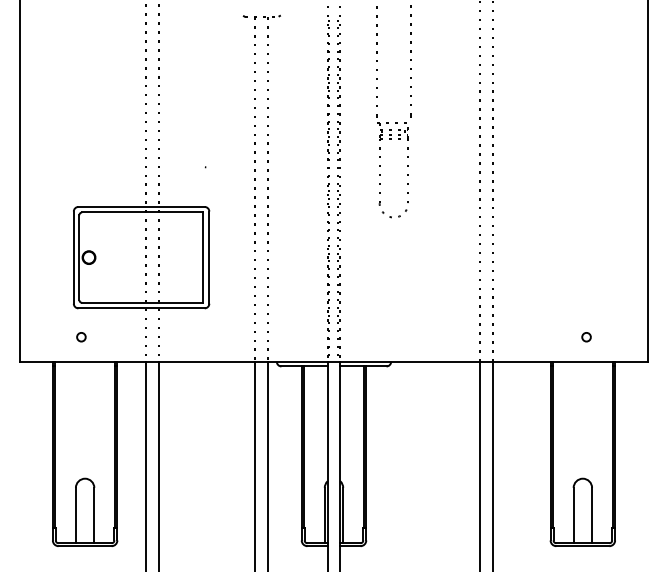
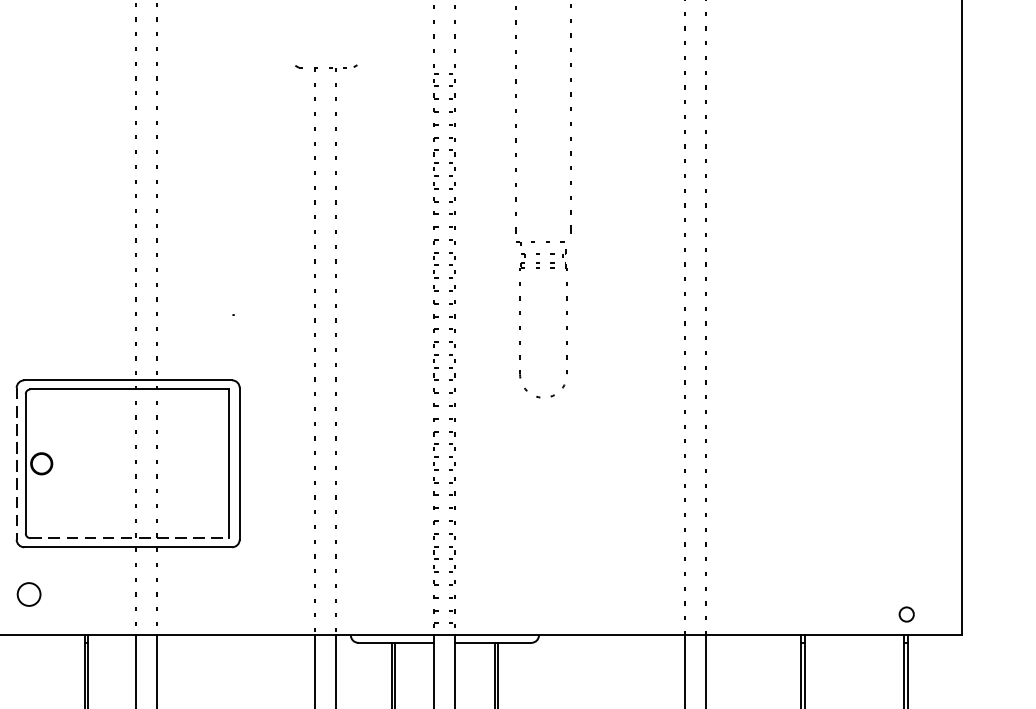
line: (73, 258) -> (16, 465), solid -> dashed
line: (142, 302) -> (129, 537), solid -> dashed
circle: (81, 337) -> (29, 595), size x1.6
circle: (586, 337) -> (906, 614), moved

